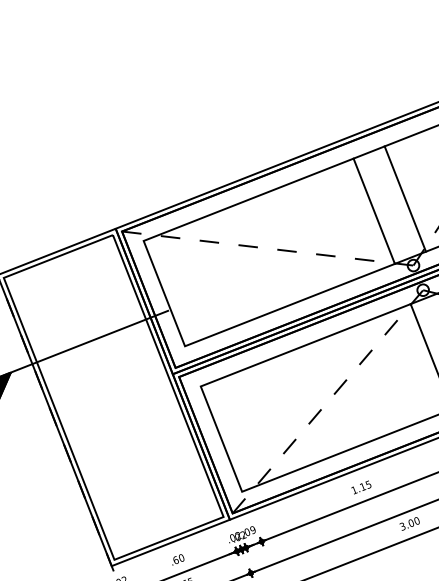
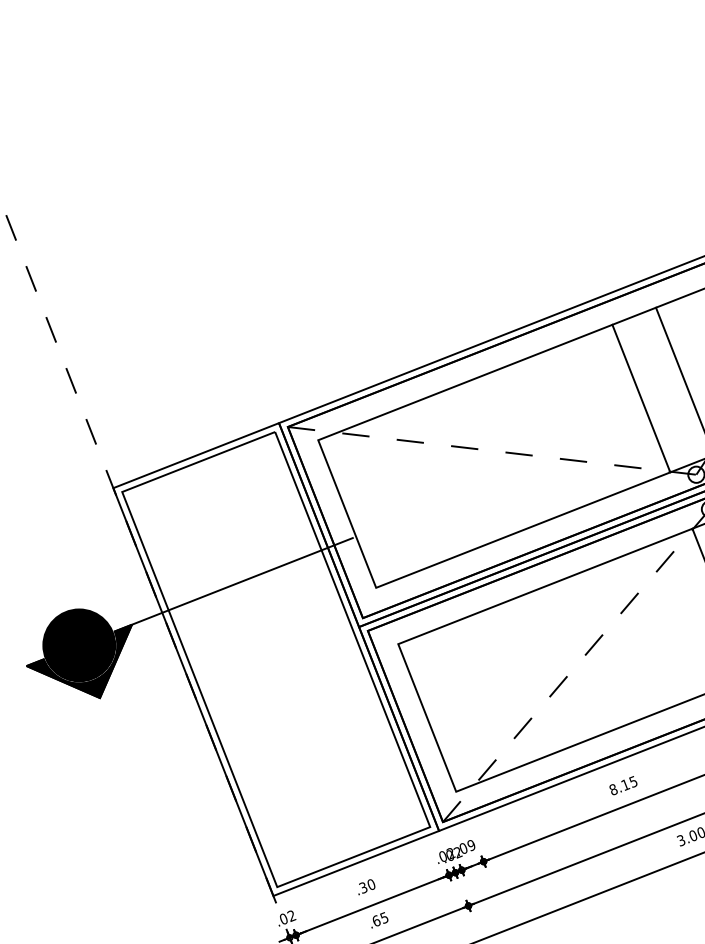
text: (354, 490) -> (613, 789), 1.15 -> 8.15
text: (175, 560) -> (363, 887), .60 -> .30

